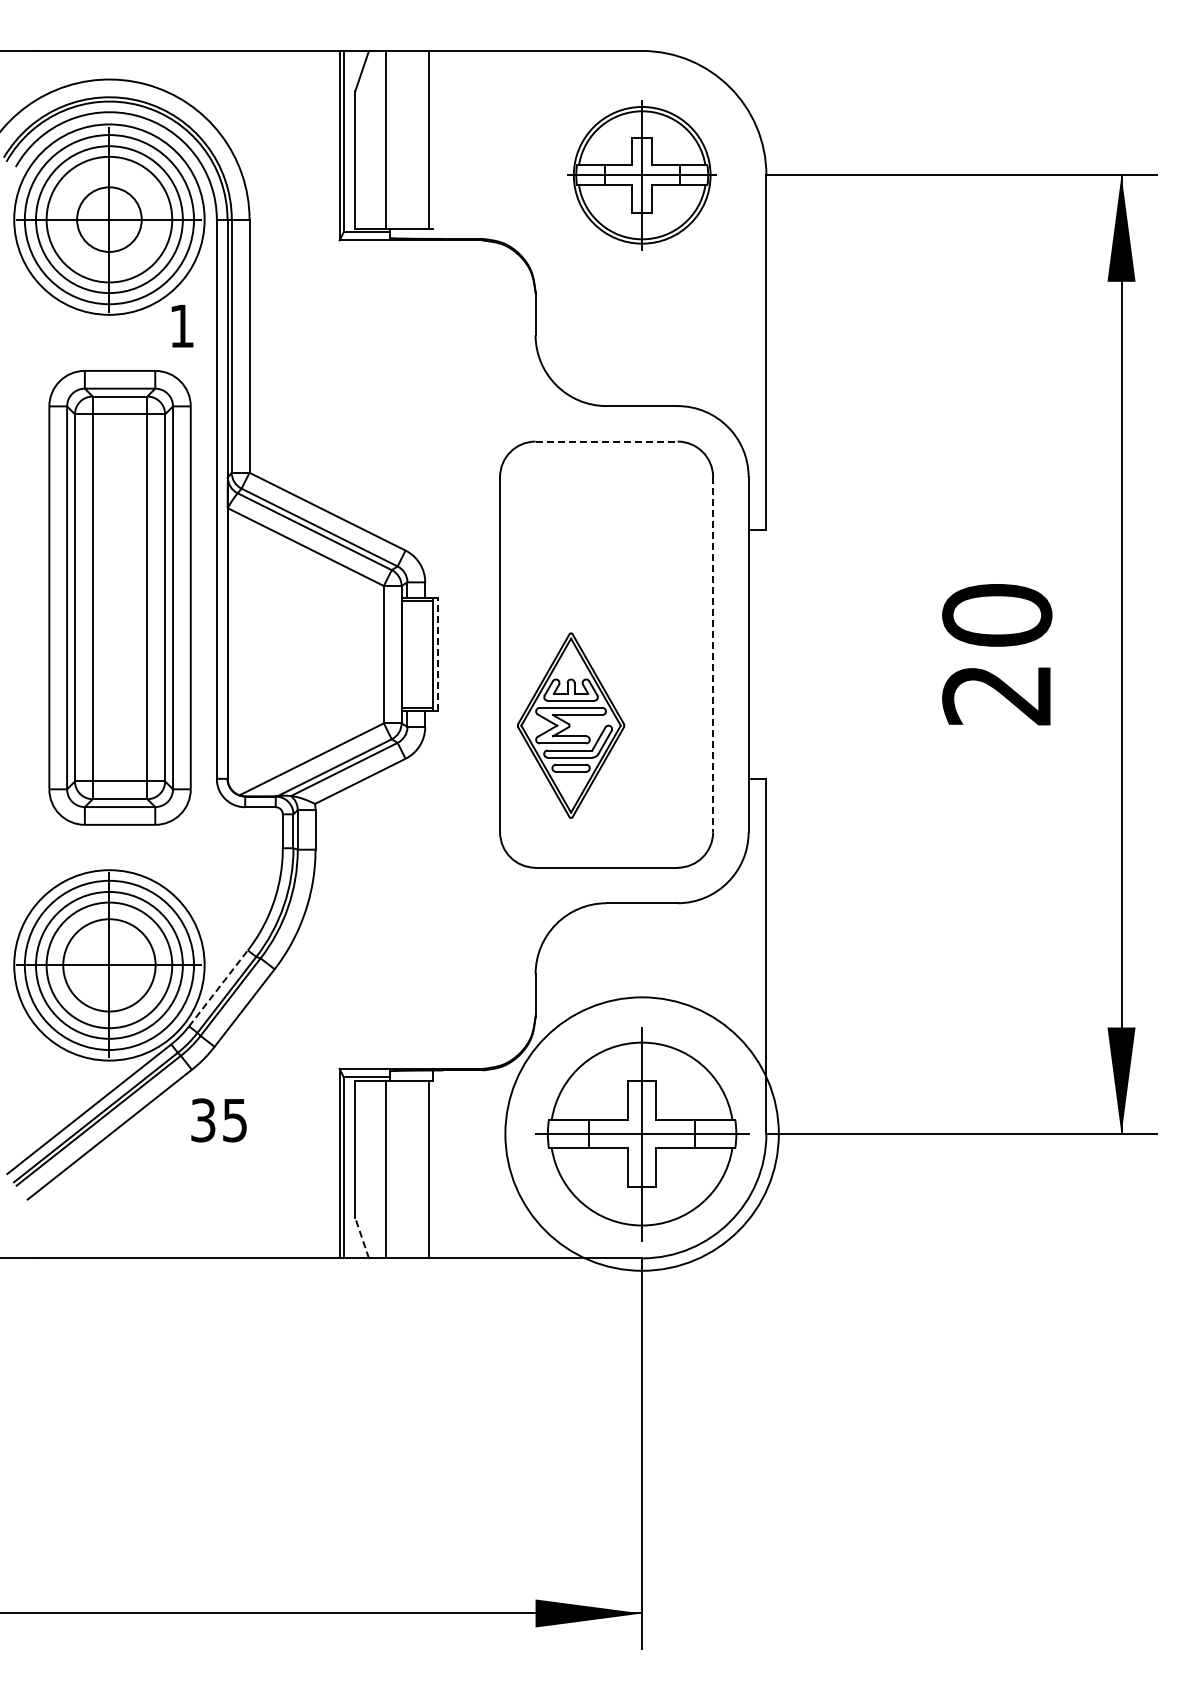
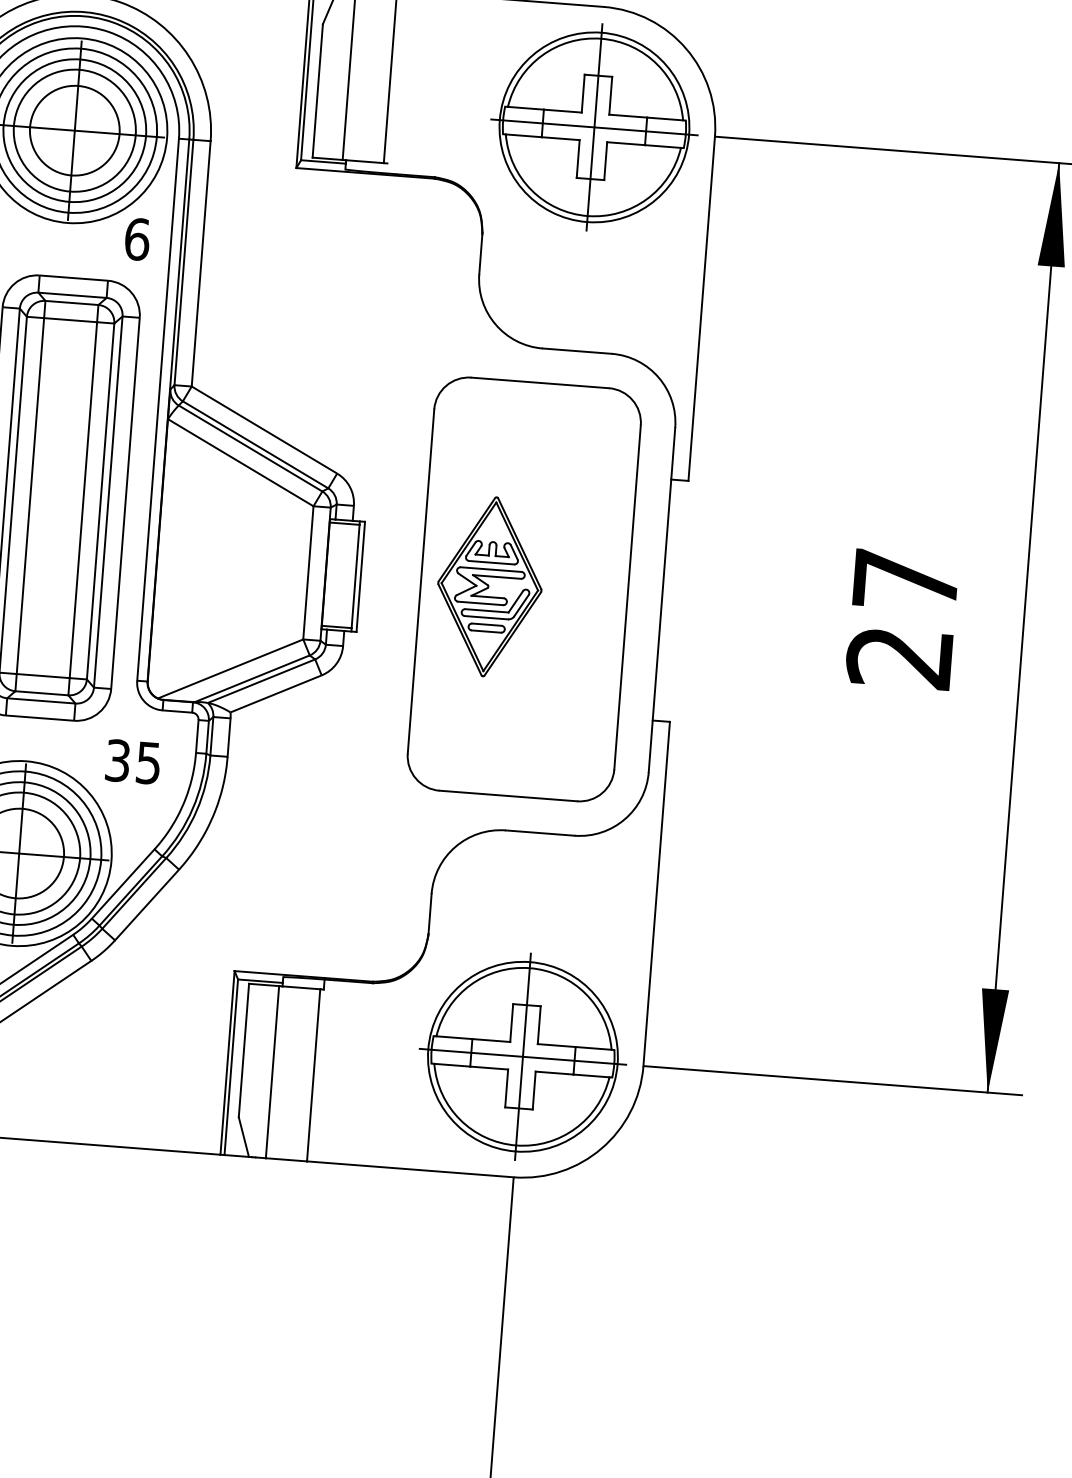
part: (642, 175) -> (594, 127), size x1.43
circle: (109, 219) -> (74, 130), size x1.43
text: (181, 326) -> (136, 239), 1 -> 6
line: (607, 441) -> (541, 382), dashed -> solid
text: (997, 615) -> (906, 580), 20 -> 27
line: (437, 654) -> (360, 576), dashed -> solid
line: (713, 654) -> (627, 597), dashed -> solid
part: (571, 725) -> (490, 586), moved
line: (218, 988) -> (123, 884), dashed -> solid
text: (218, 1120) -> (132, 761), moved
circle: (641, 1133) -> (522, 1056), size x0.71
line: (362, 1237) -> (244, 1136), dashed -> solid

